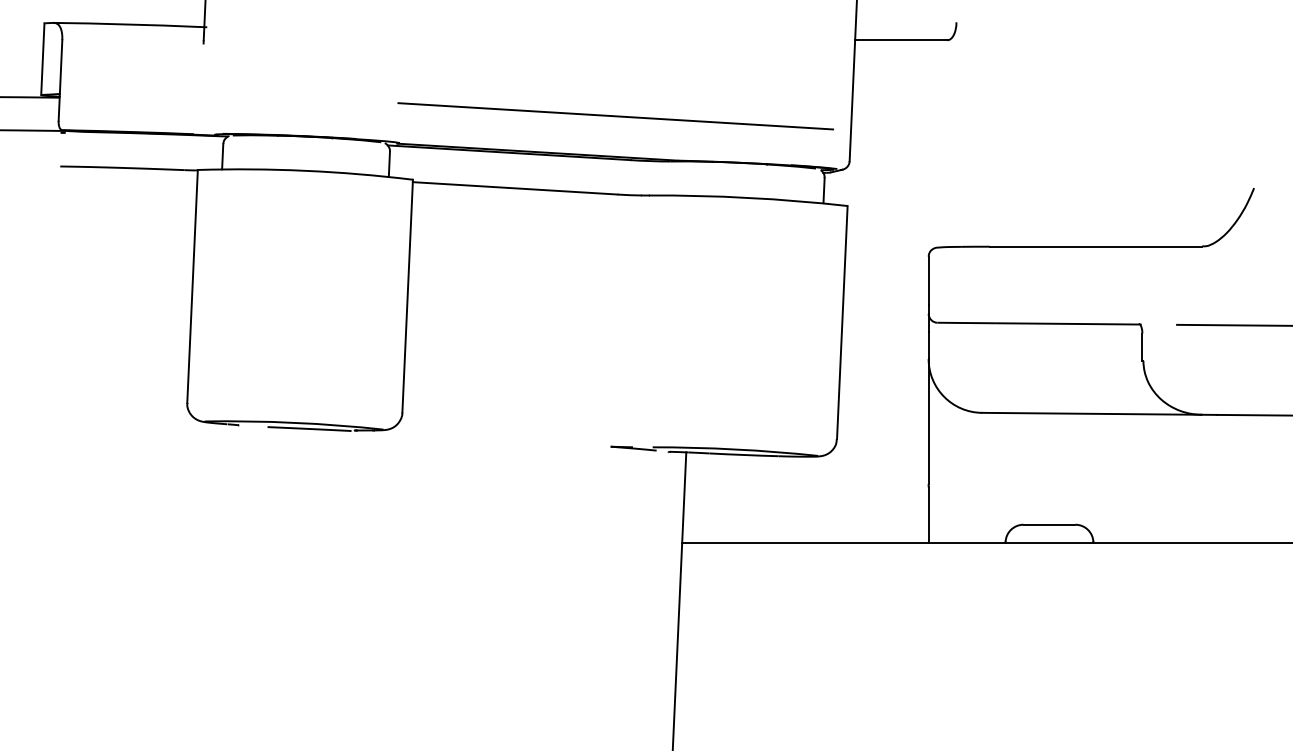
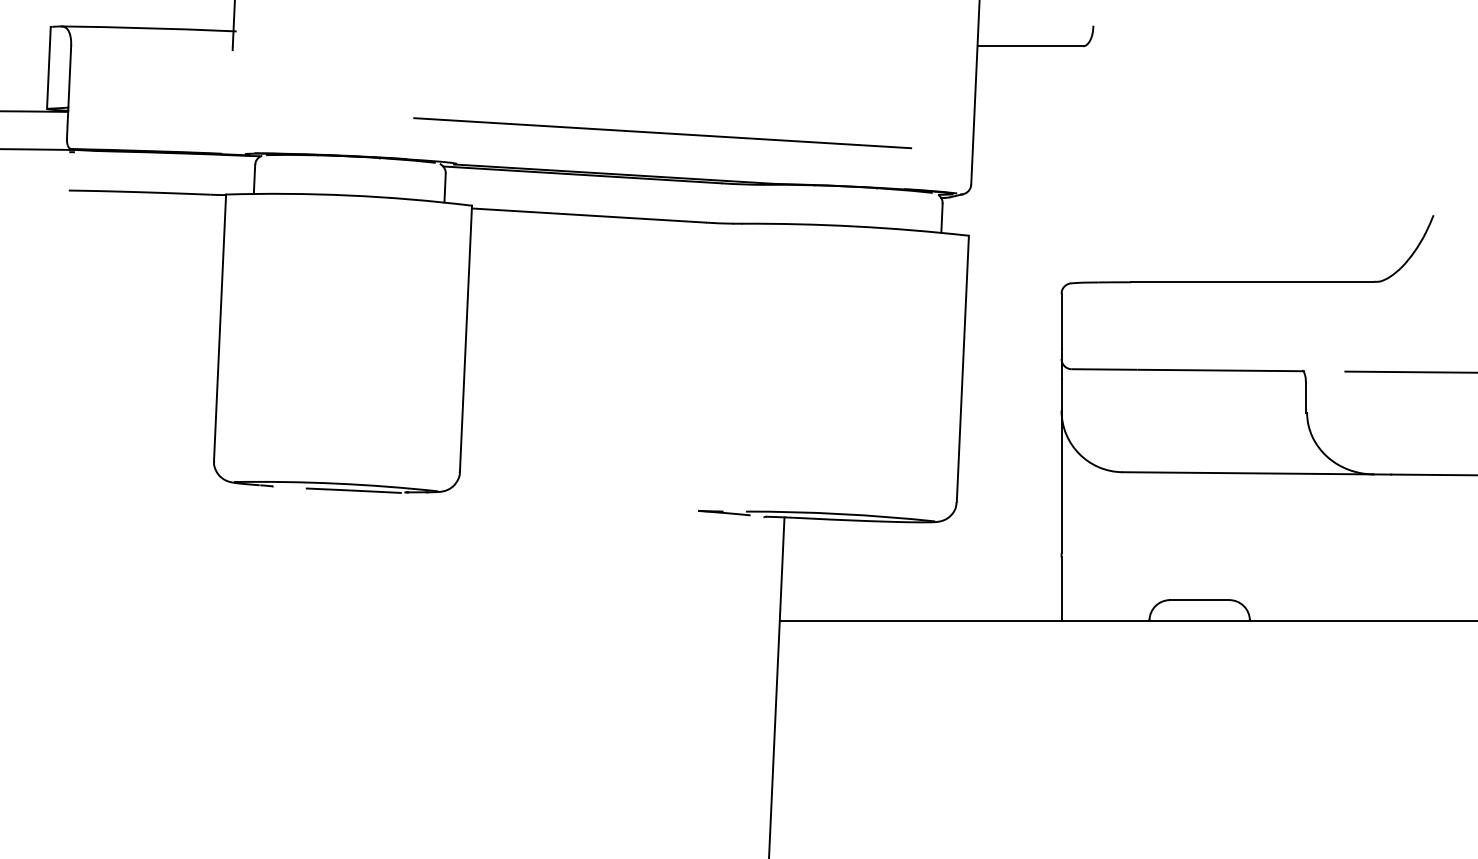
line: (615, 116) -> (662, 133), moved

